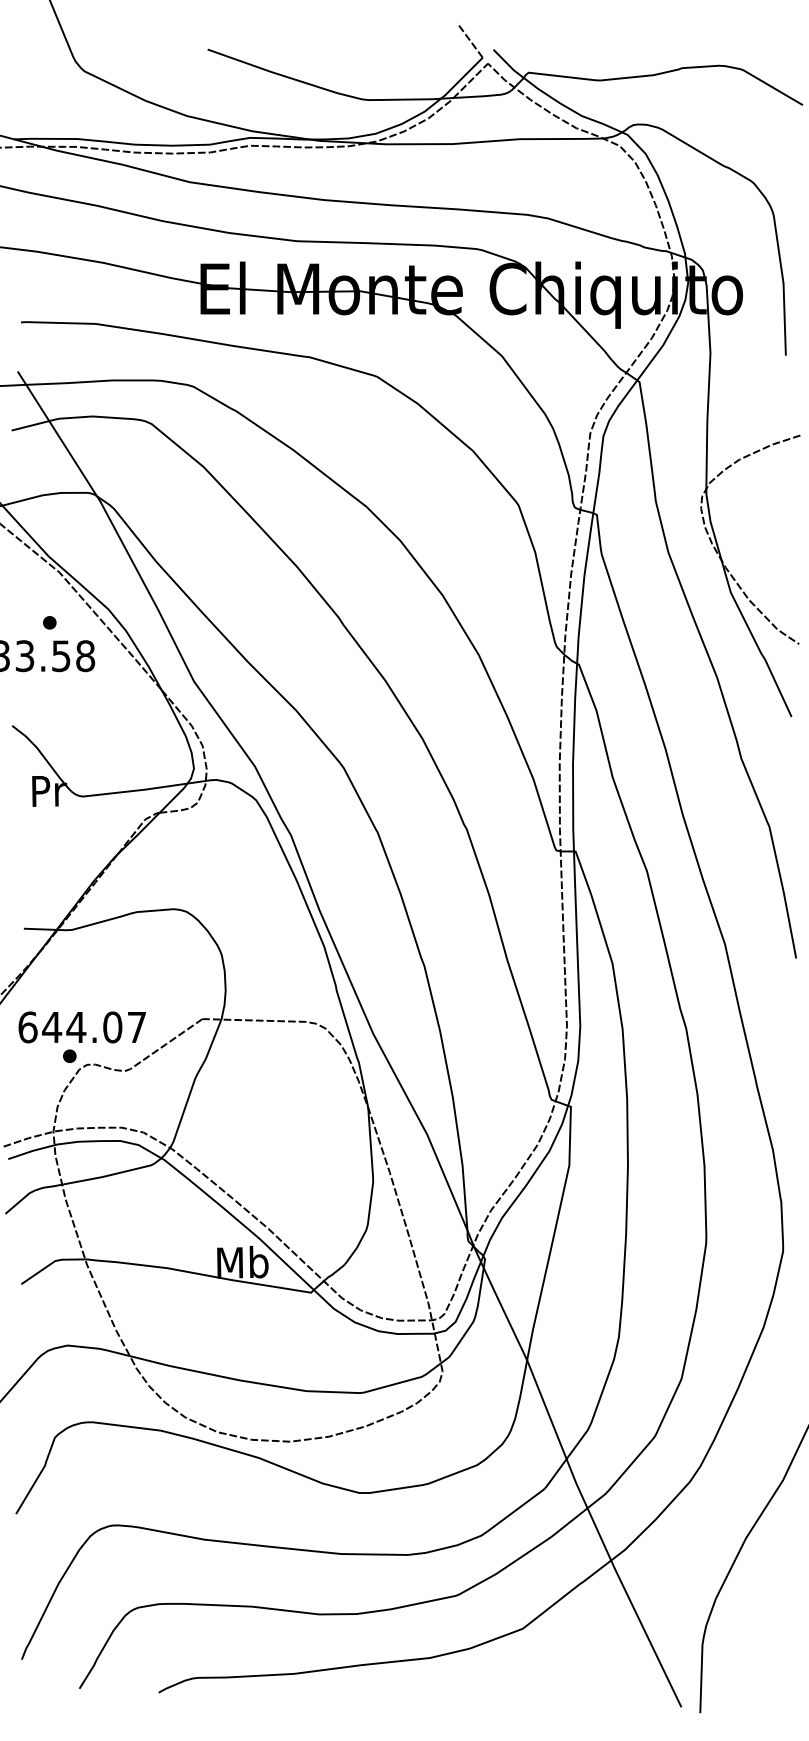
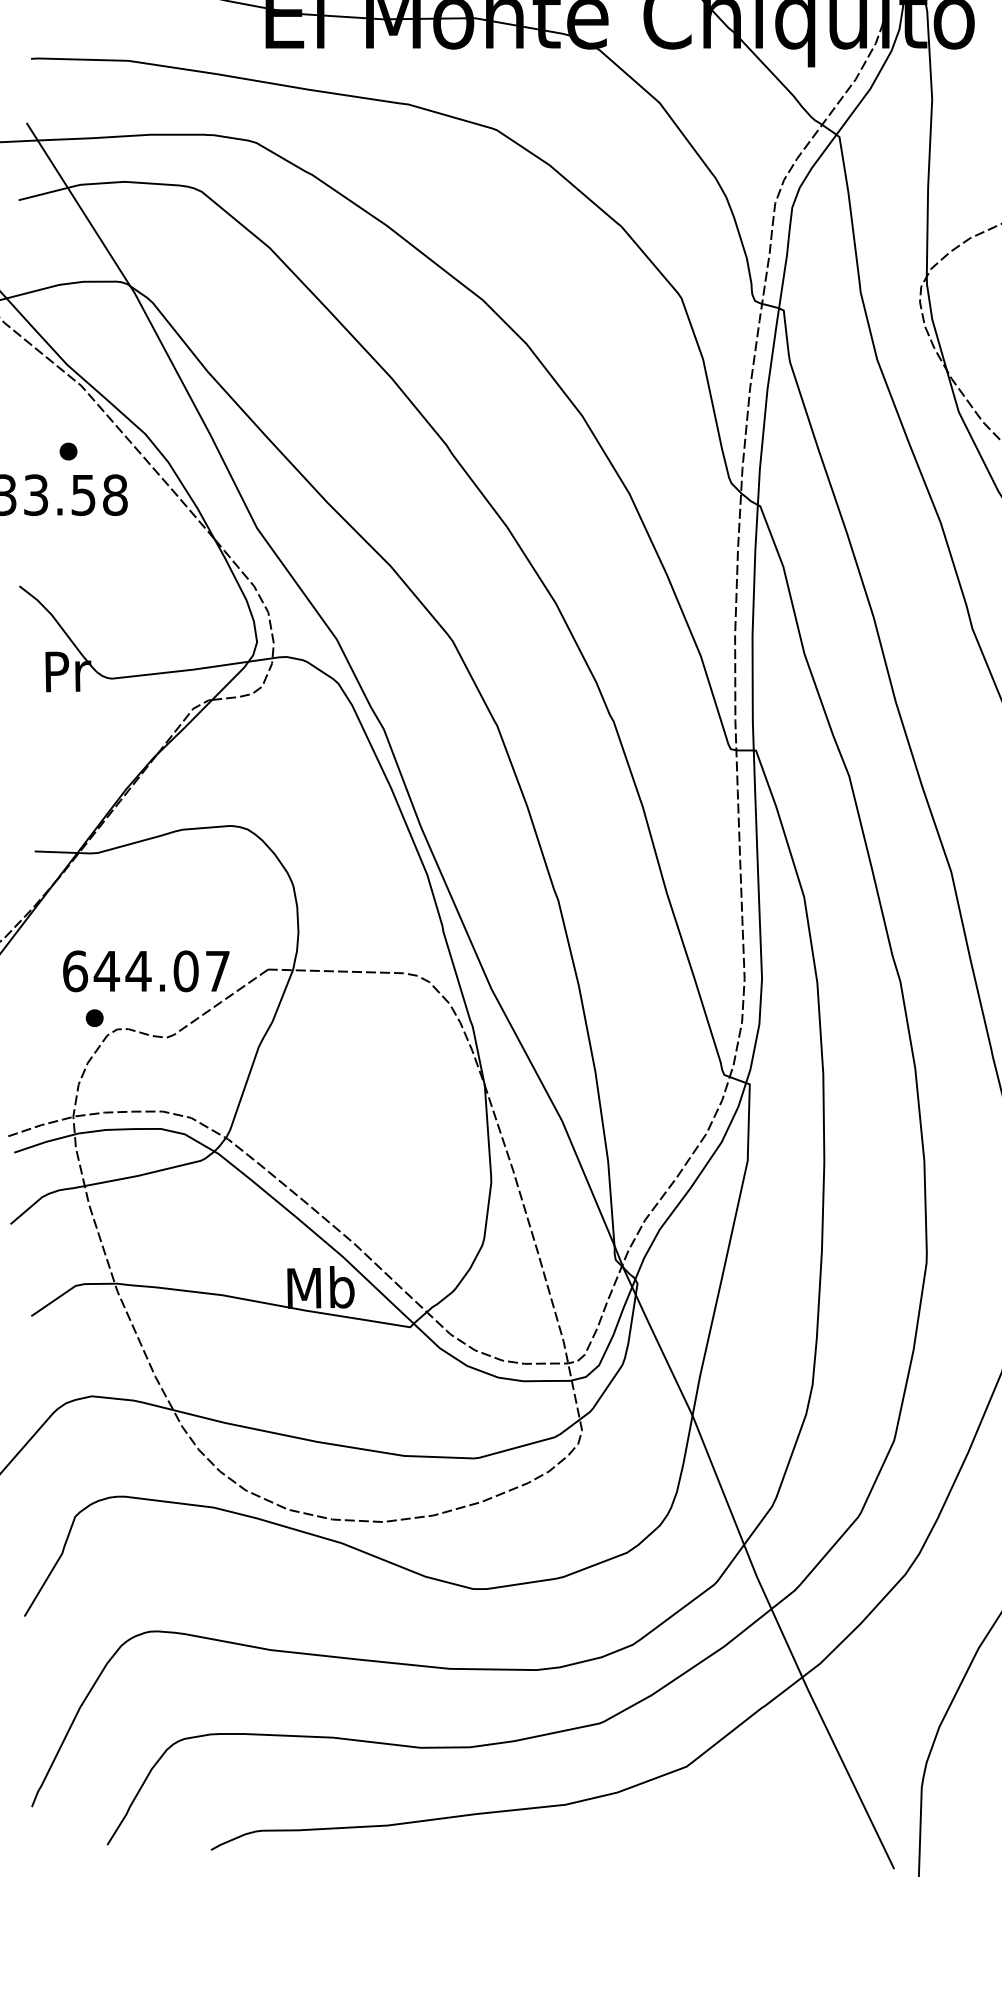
text: (81, 1027) -> (145, 971), moved

